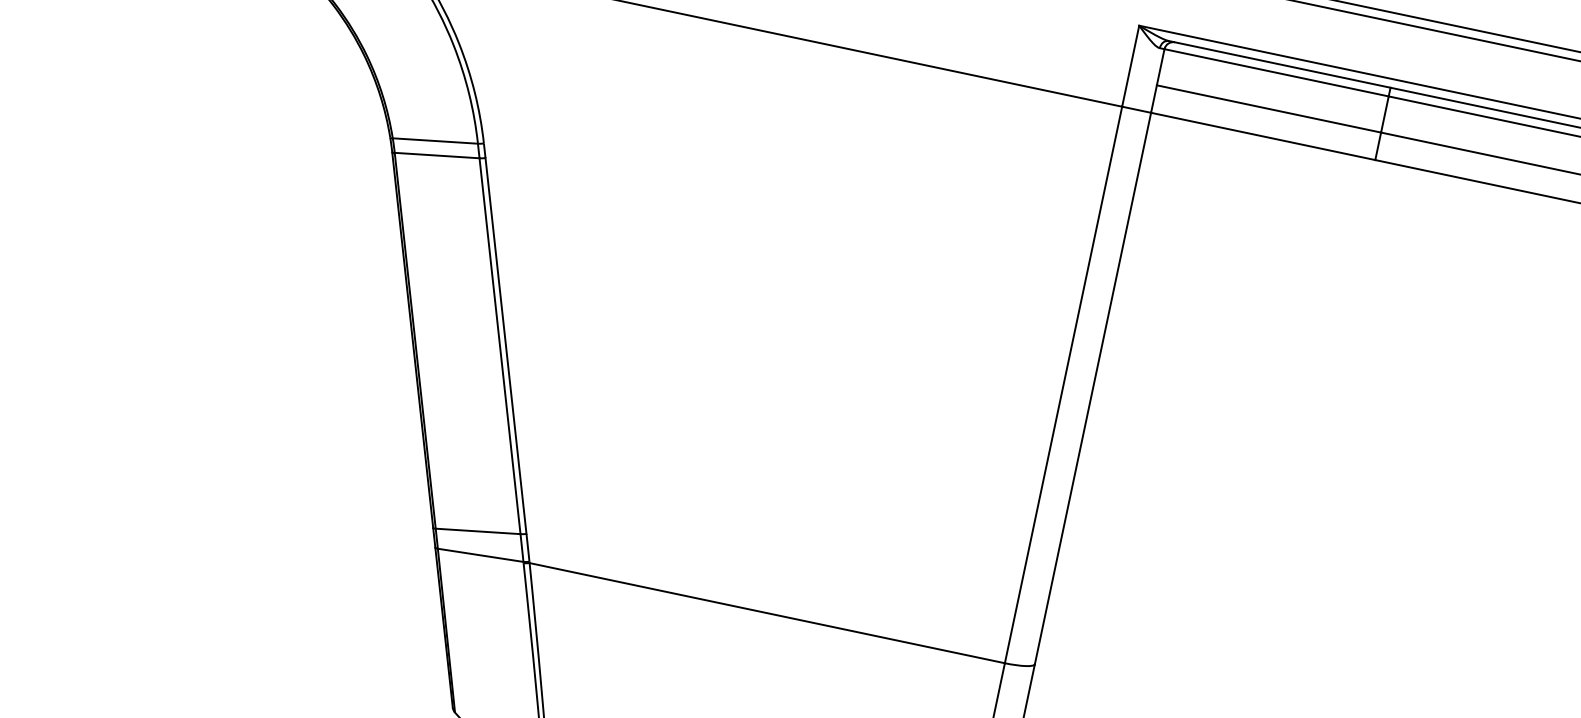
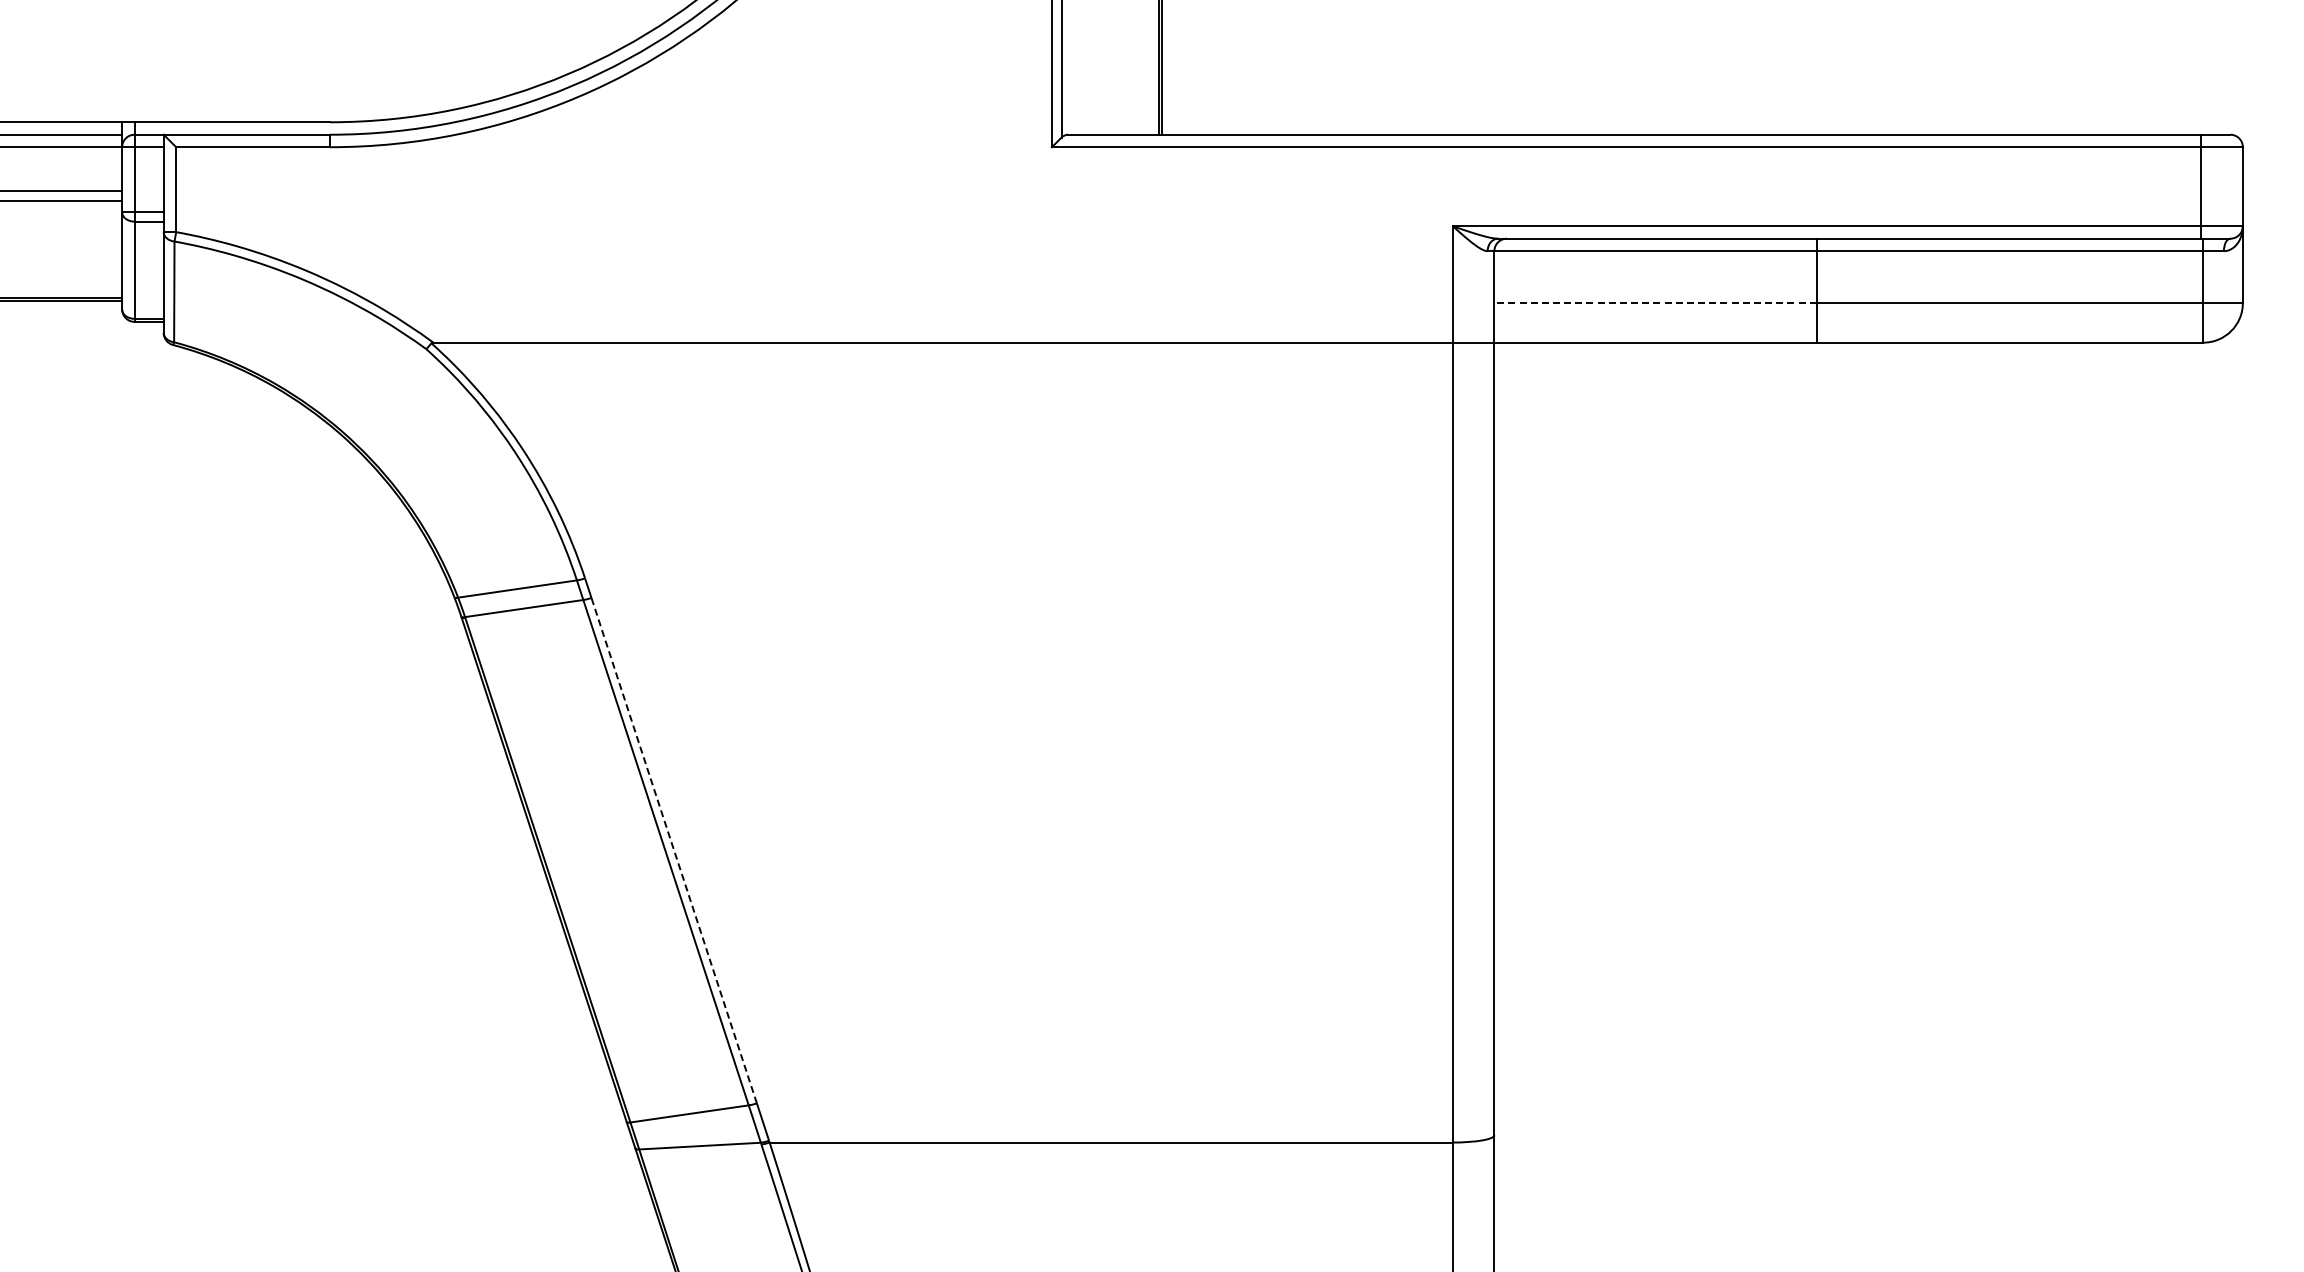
line: (1268, 109) -> (1655, 303), solid -> dashed
line: (506, 345) -> (674, 850), solid -> dashed

